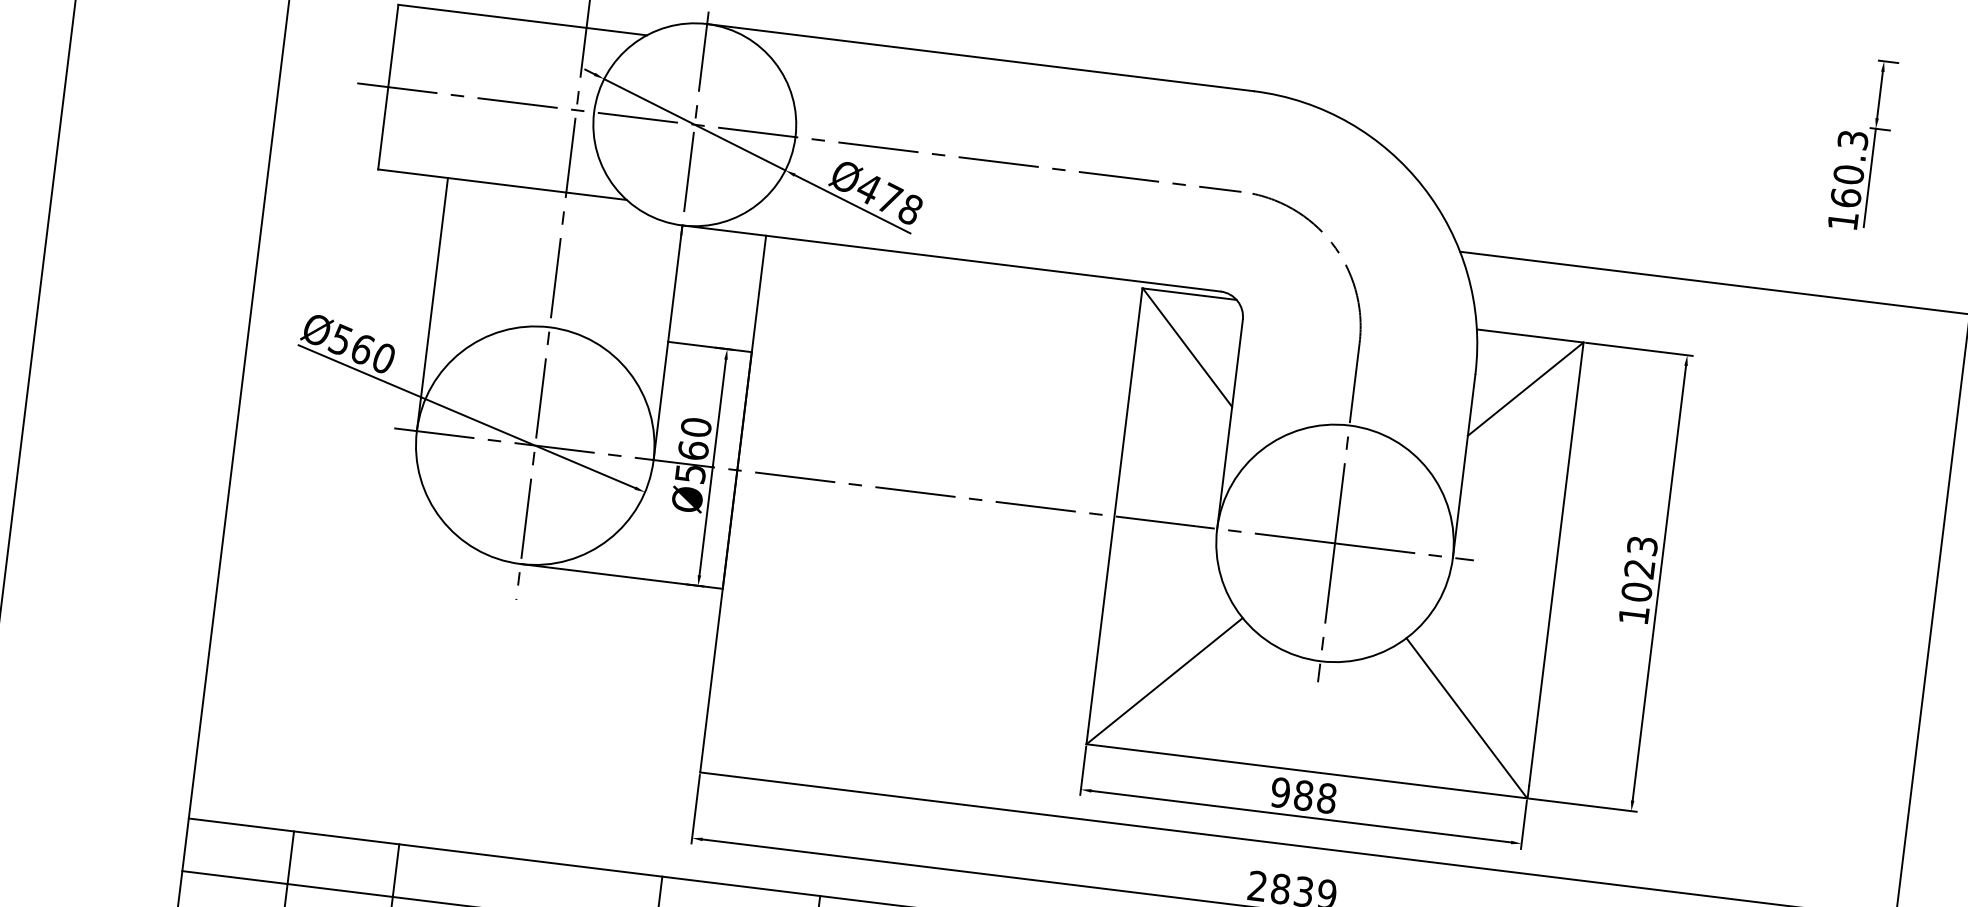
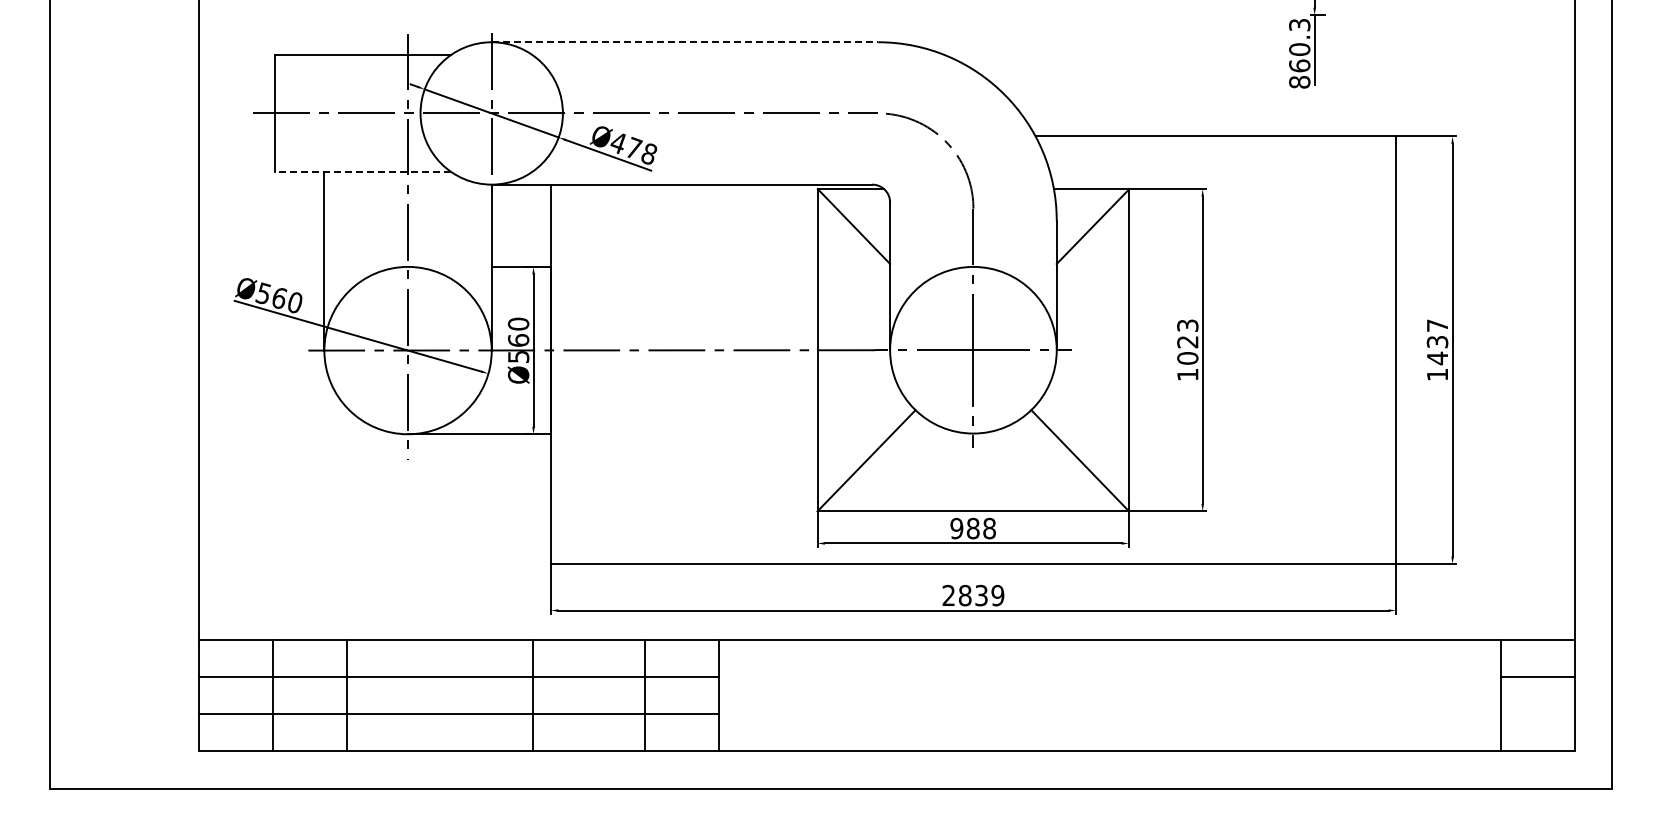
line: (981, 58) -> (685, 42), solid -> dashed
line: (501, 184) -> (362, 171), solid -> dashed
text: (1842, 219) -> (1299, 81), 160.3 -> 860.3

